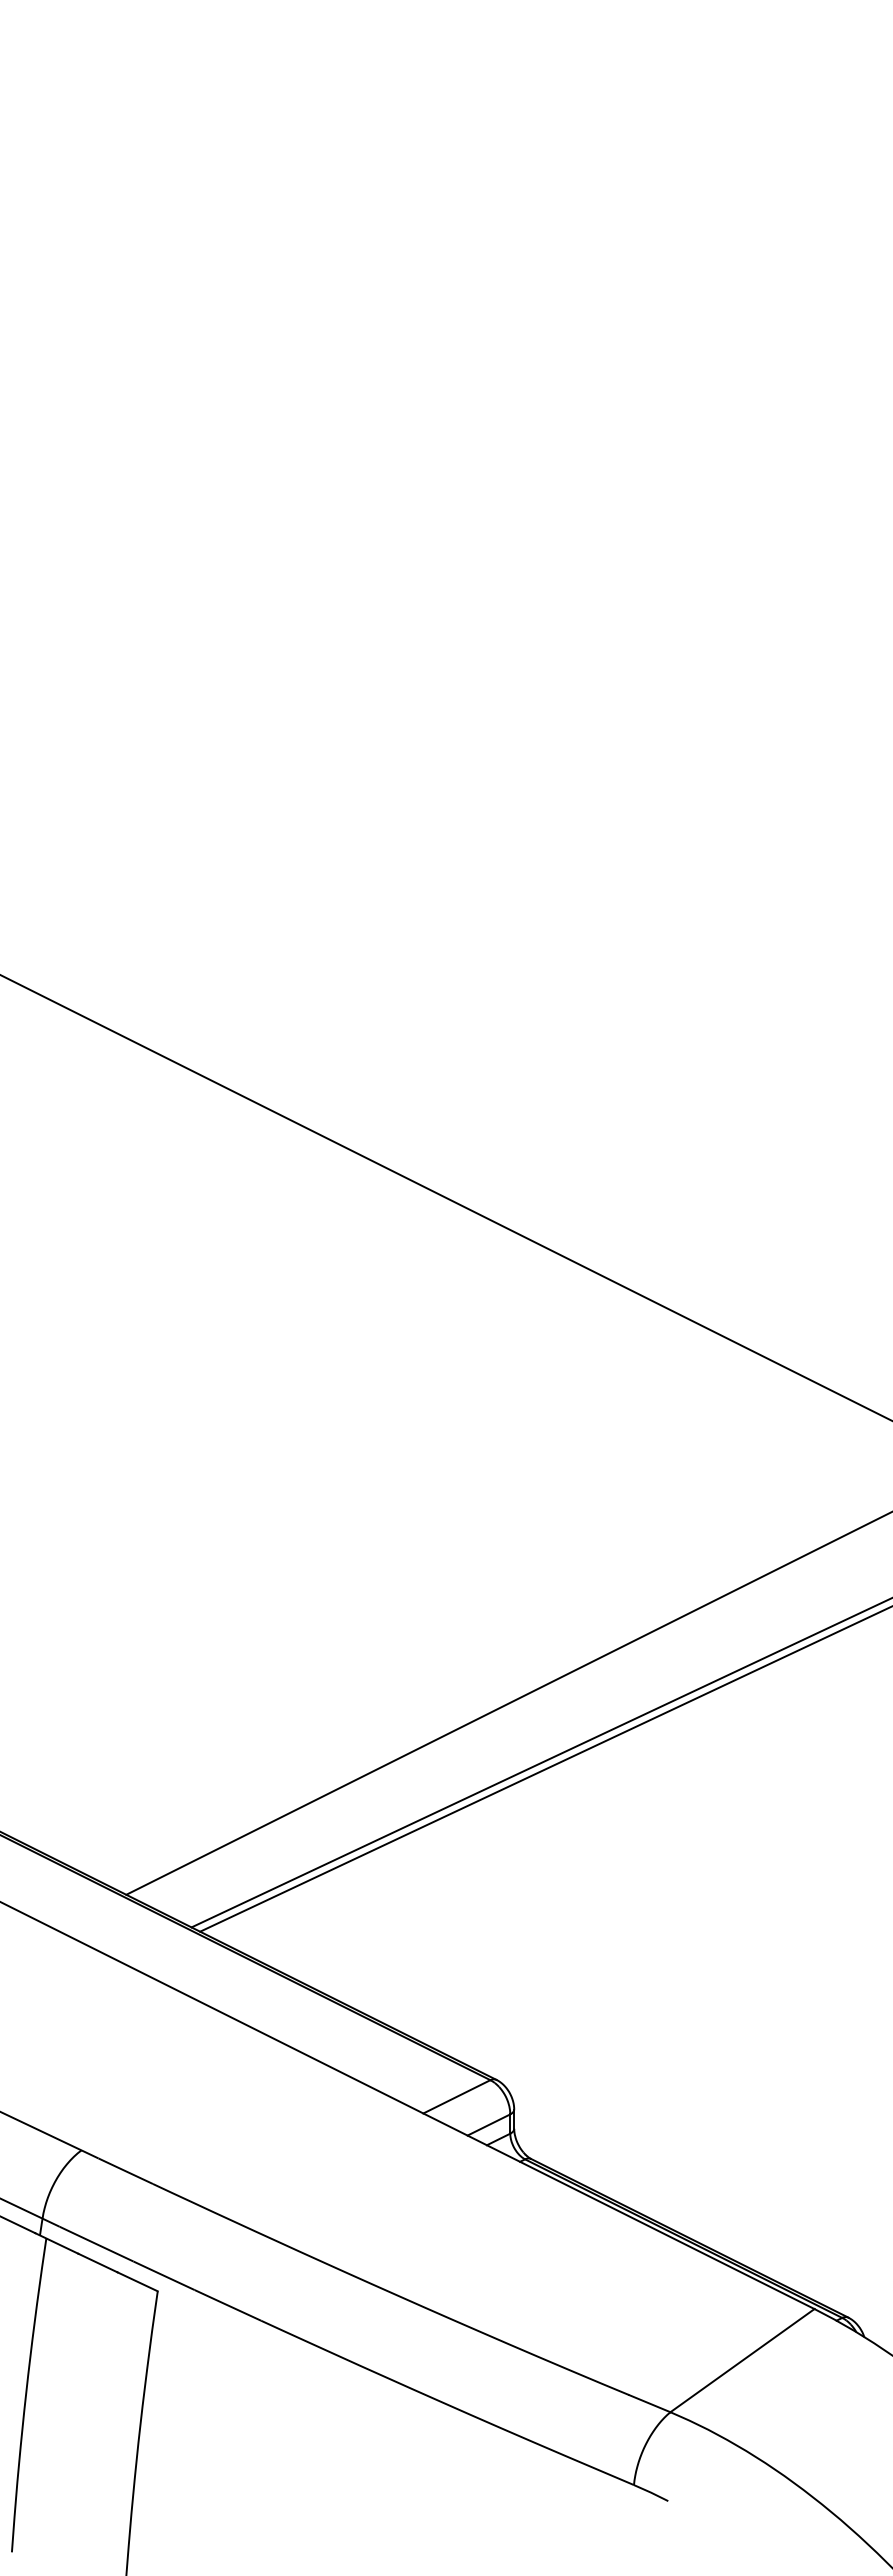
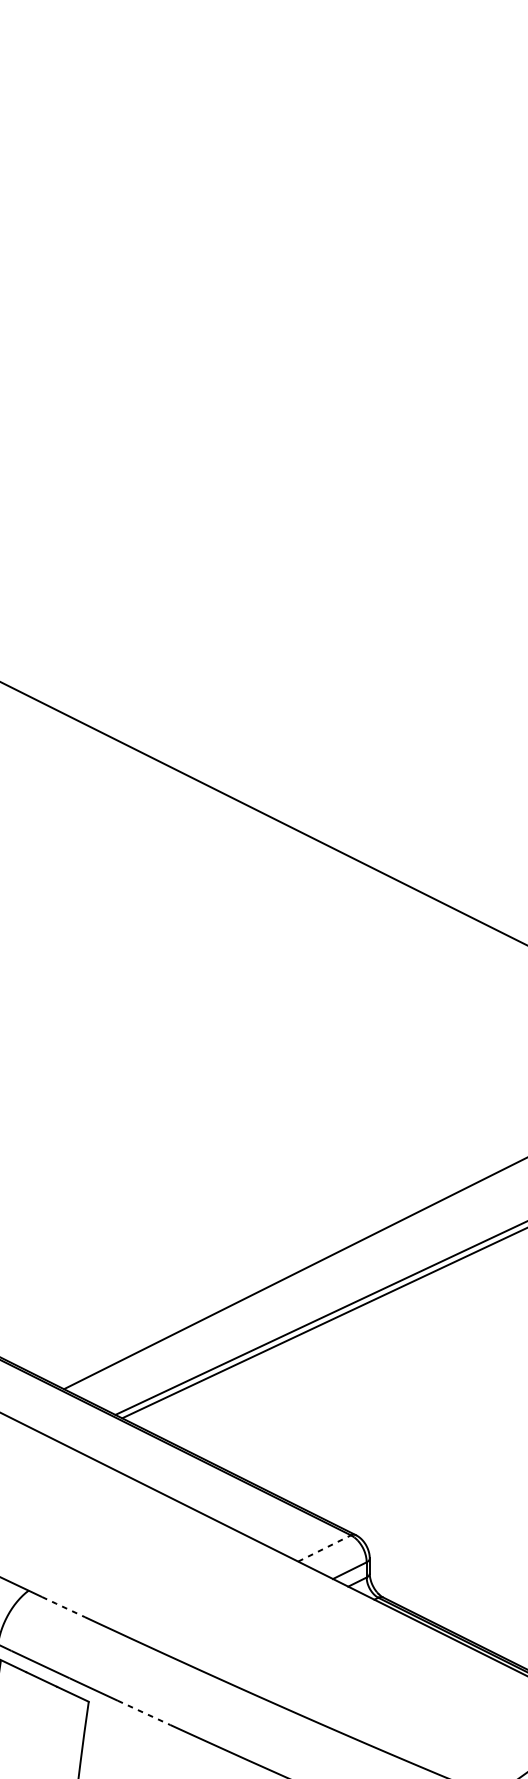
line: (457, 2096) -> (325, 1548), solid -> dashed
line: (125, 2170) -> (63, 1606), solid -> dashed
line: (227, 2305) -> (143, 1712), solid -> dashed

